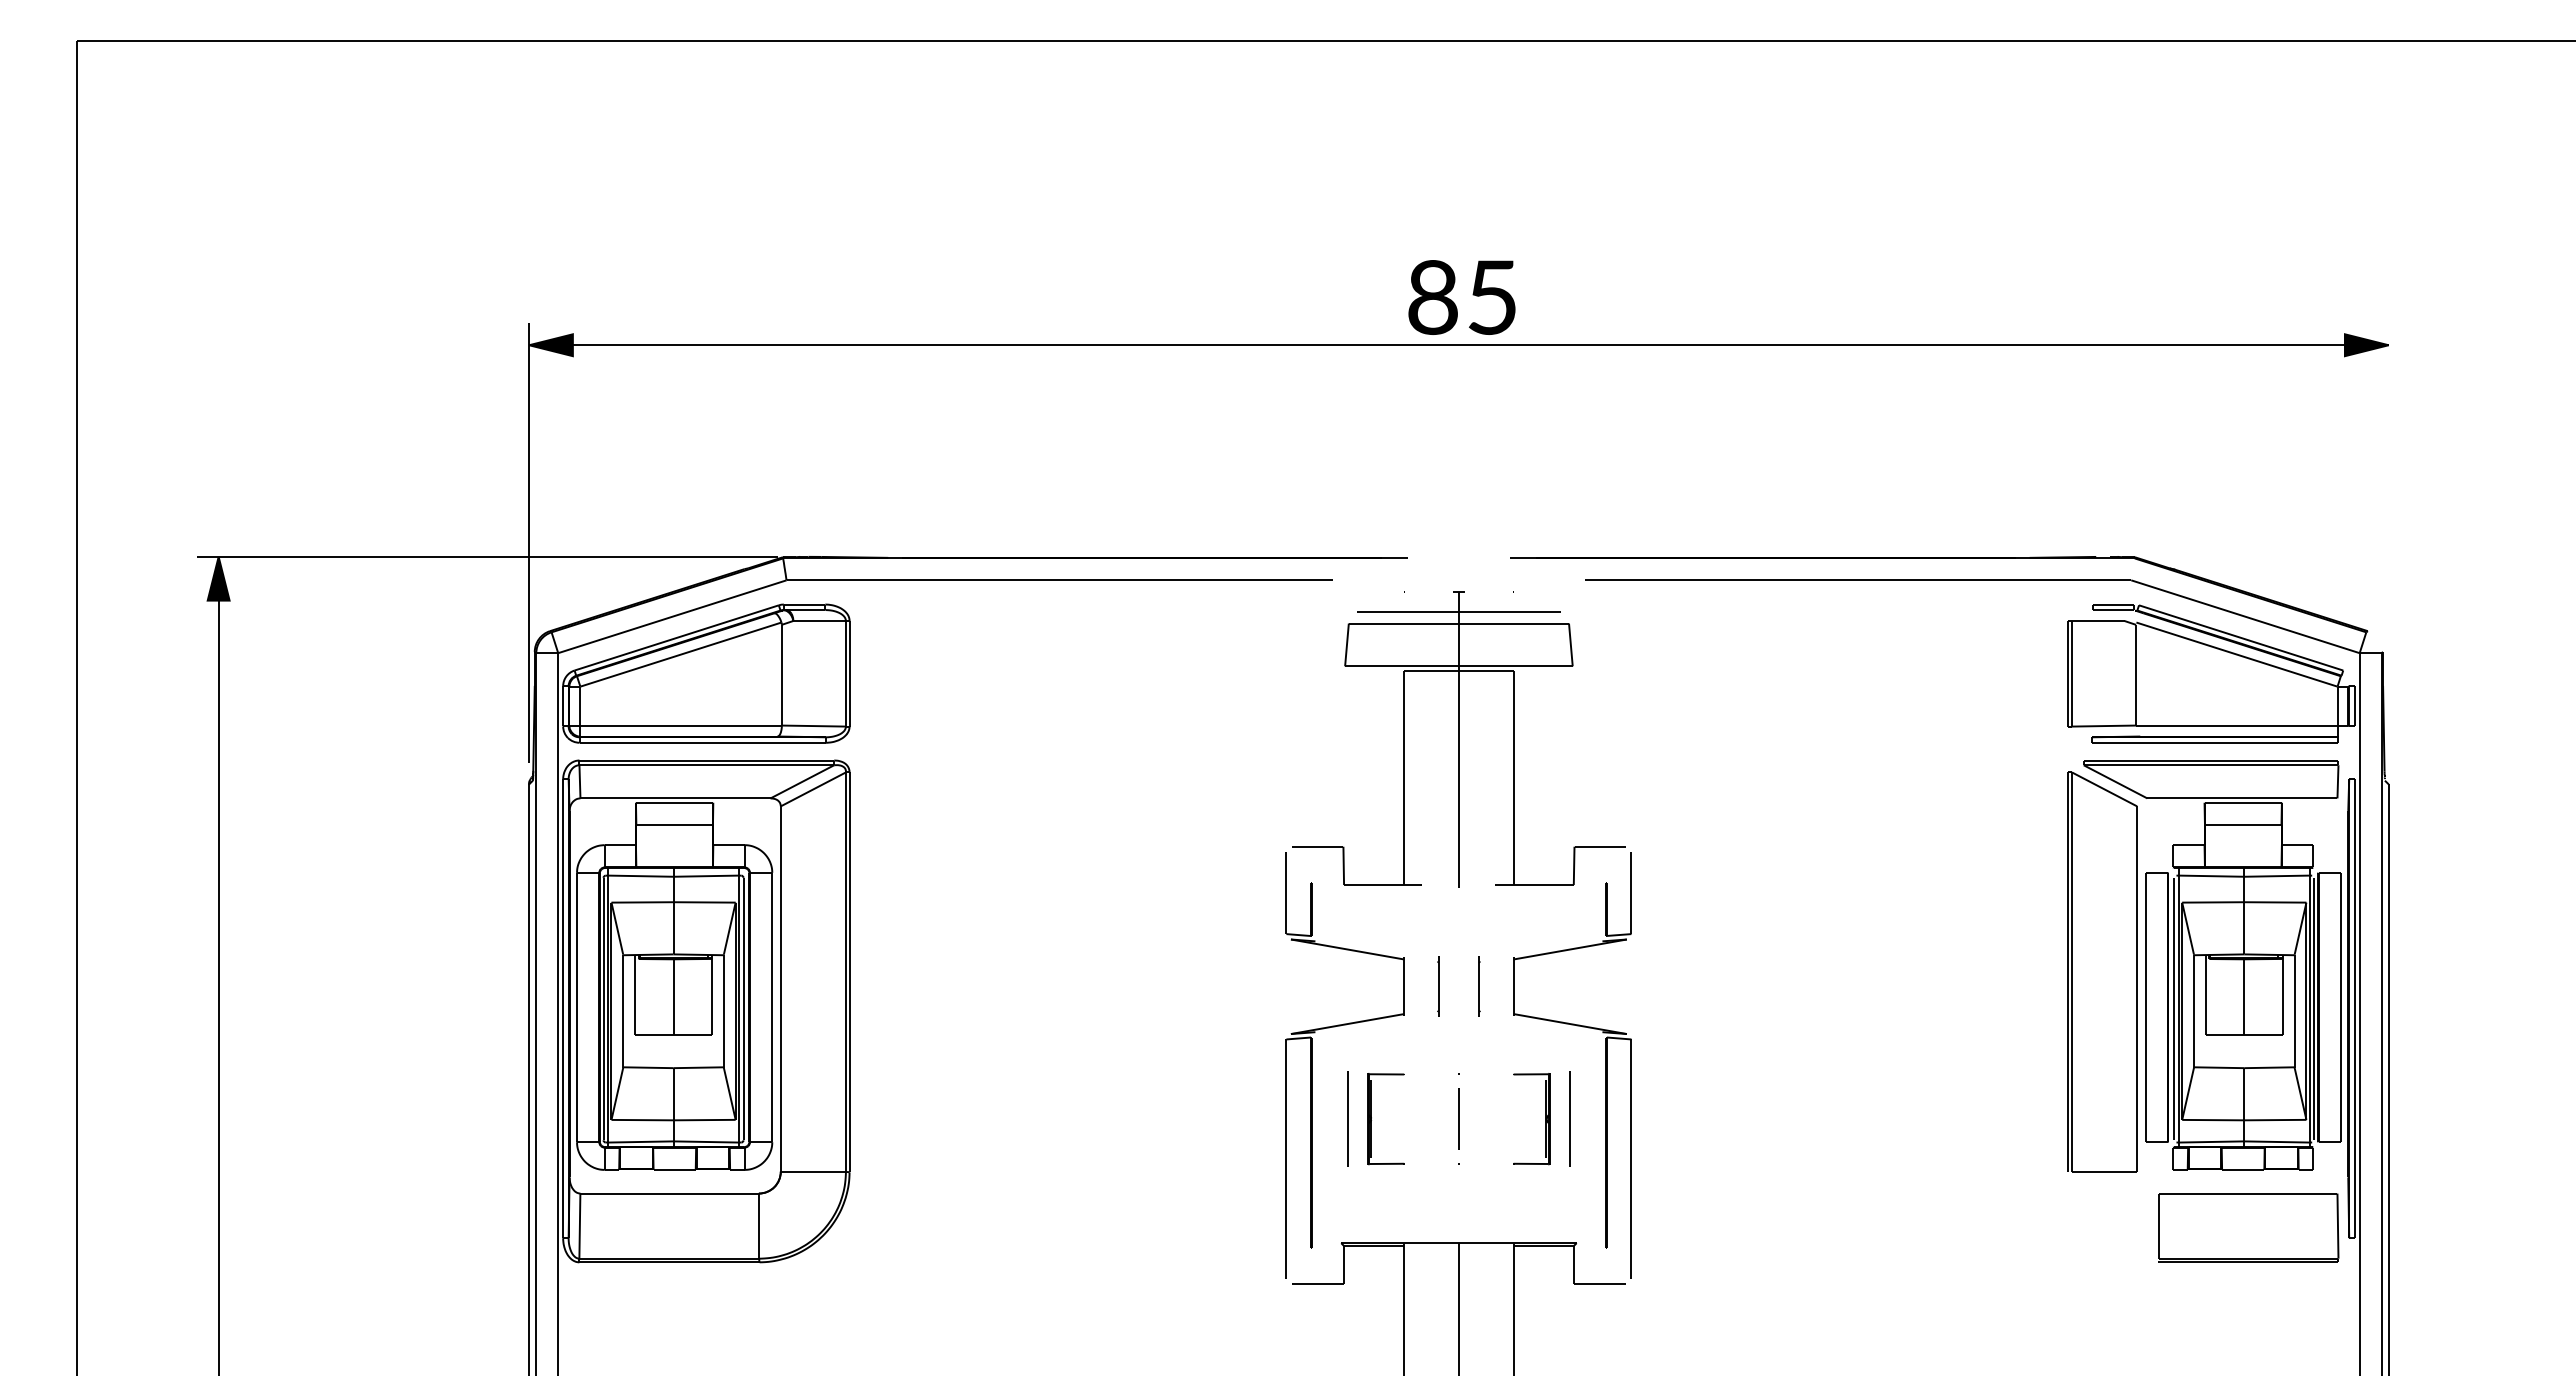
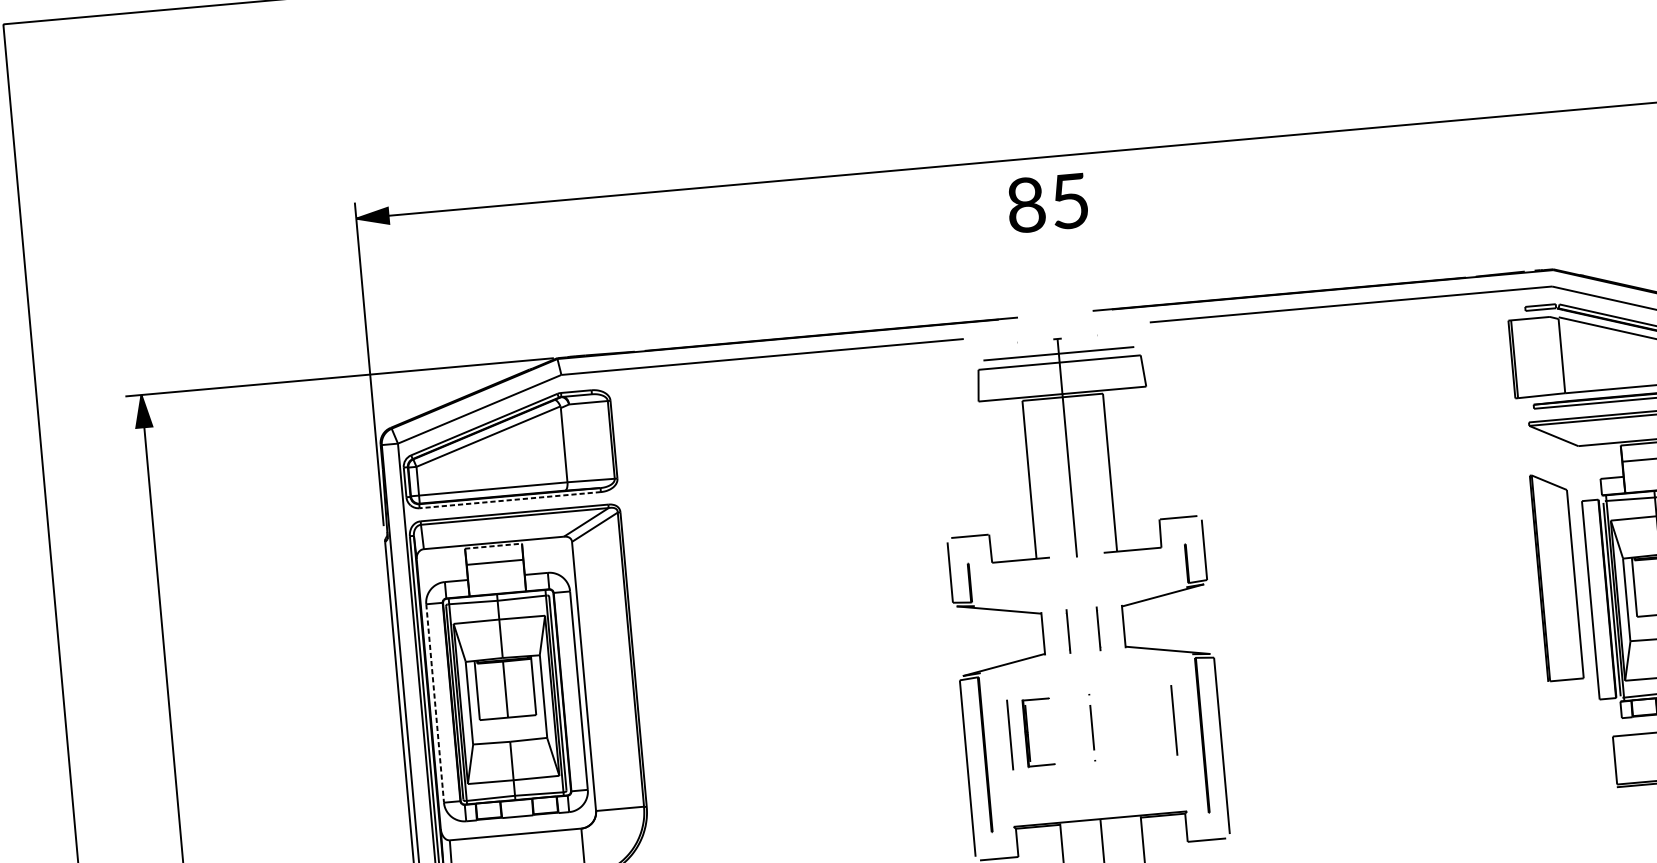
text: (1461, 297) -> (1047, 203), moved
line: (702, 742) -> (510, 499), solid -> dashed
line: (674, 802) -> (493, 546), solid -> dashed
part: (2102, 971) -> (1556, 576), size x0.7
line: (577, 1007) -> (435, 703), solid -> dashed
part: (1545, 1119) -> (1156, 722), removed

